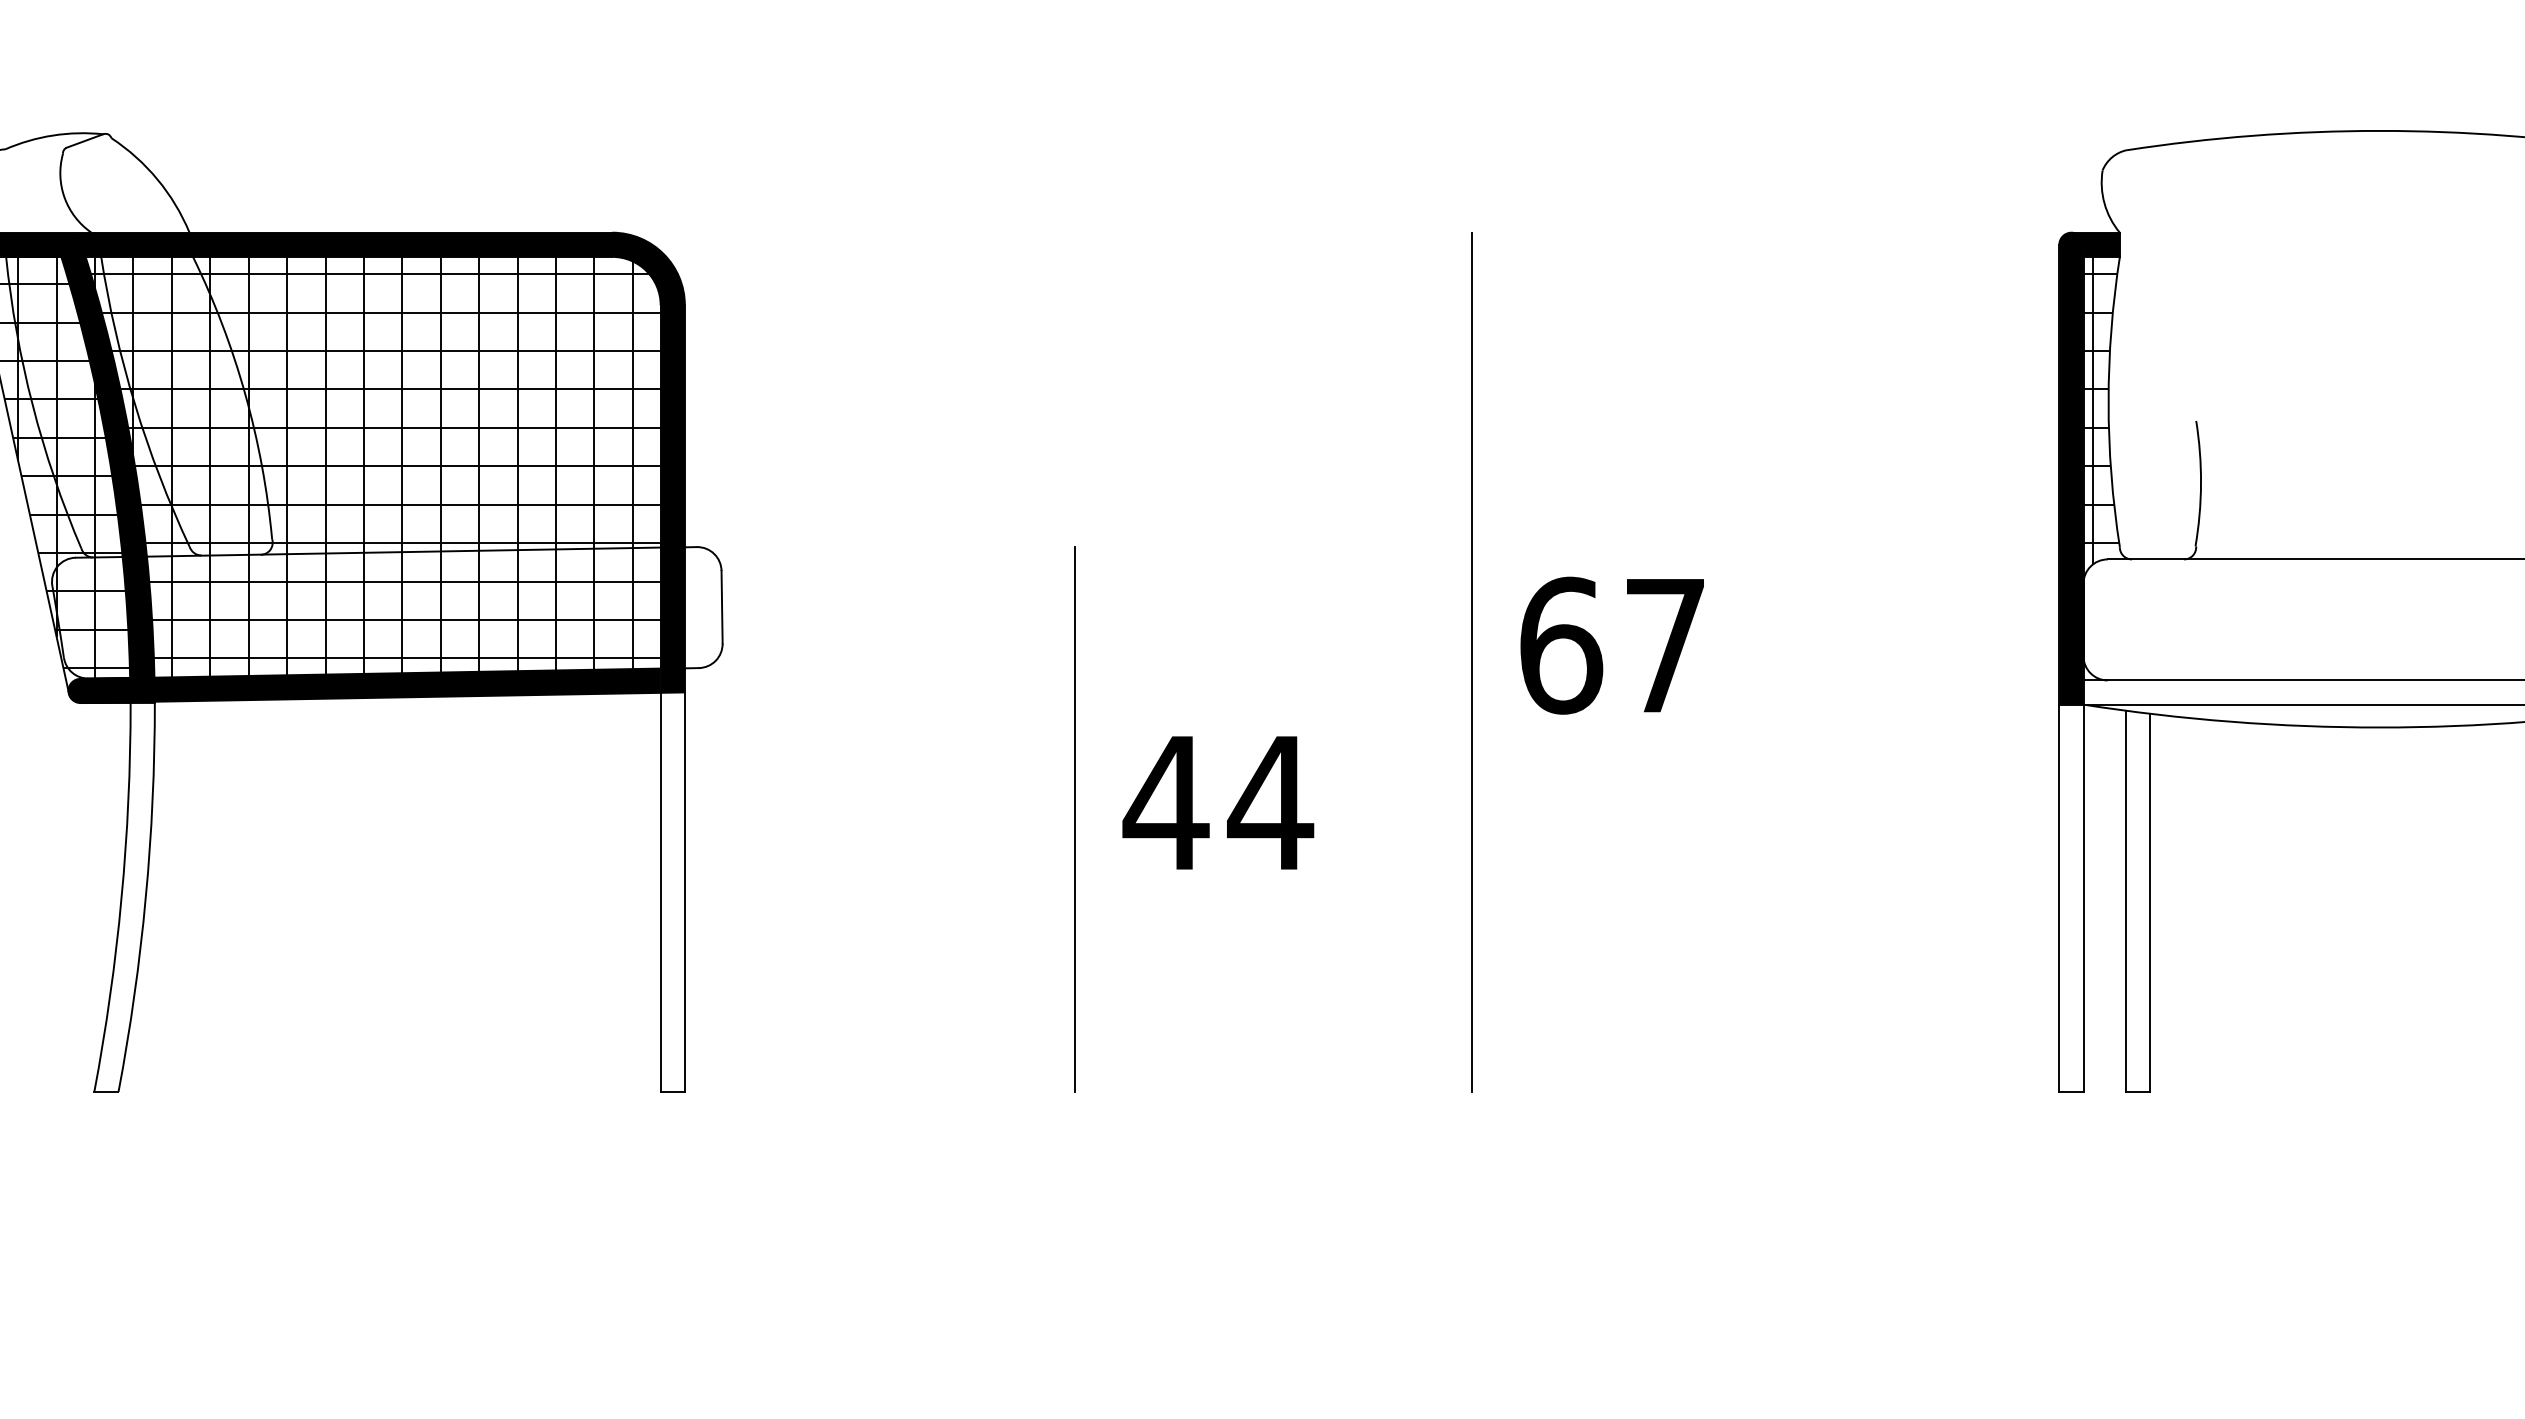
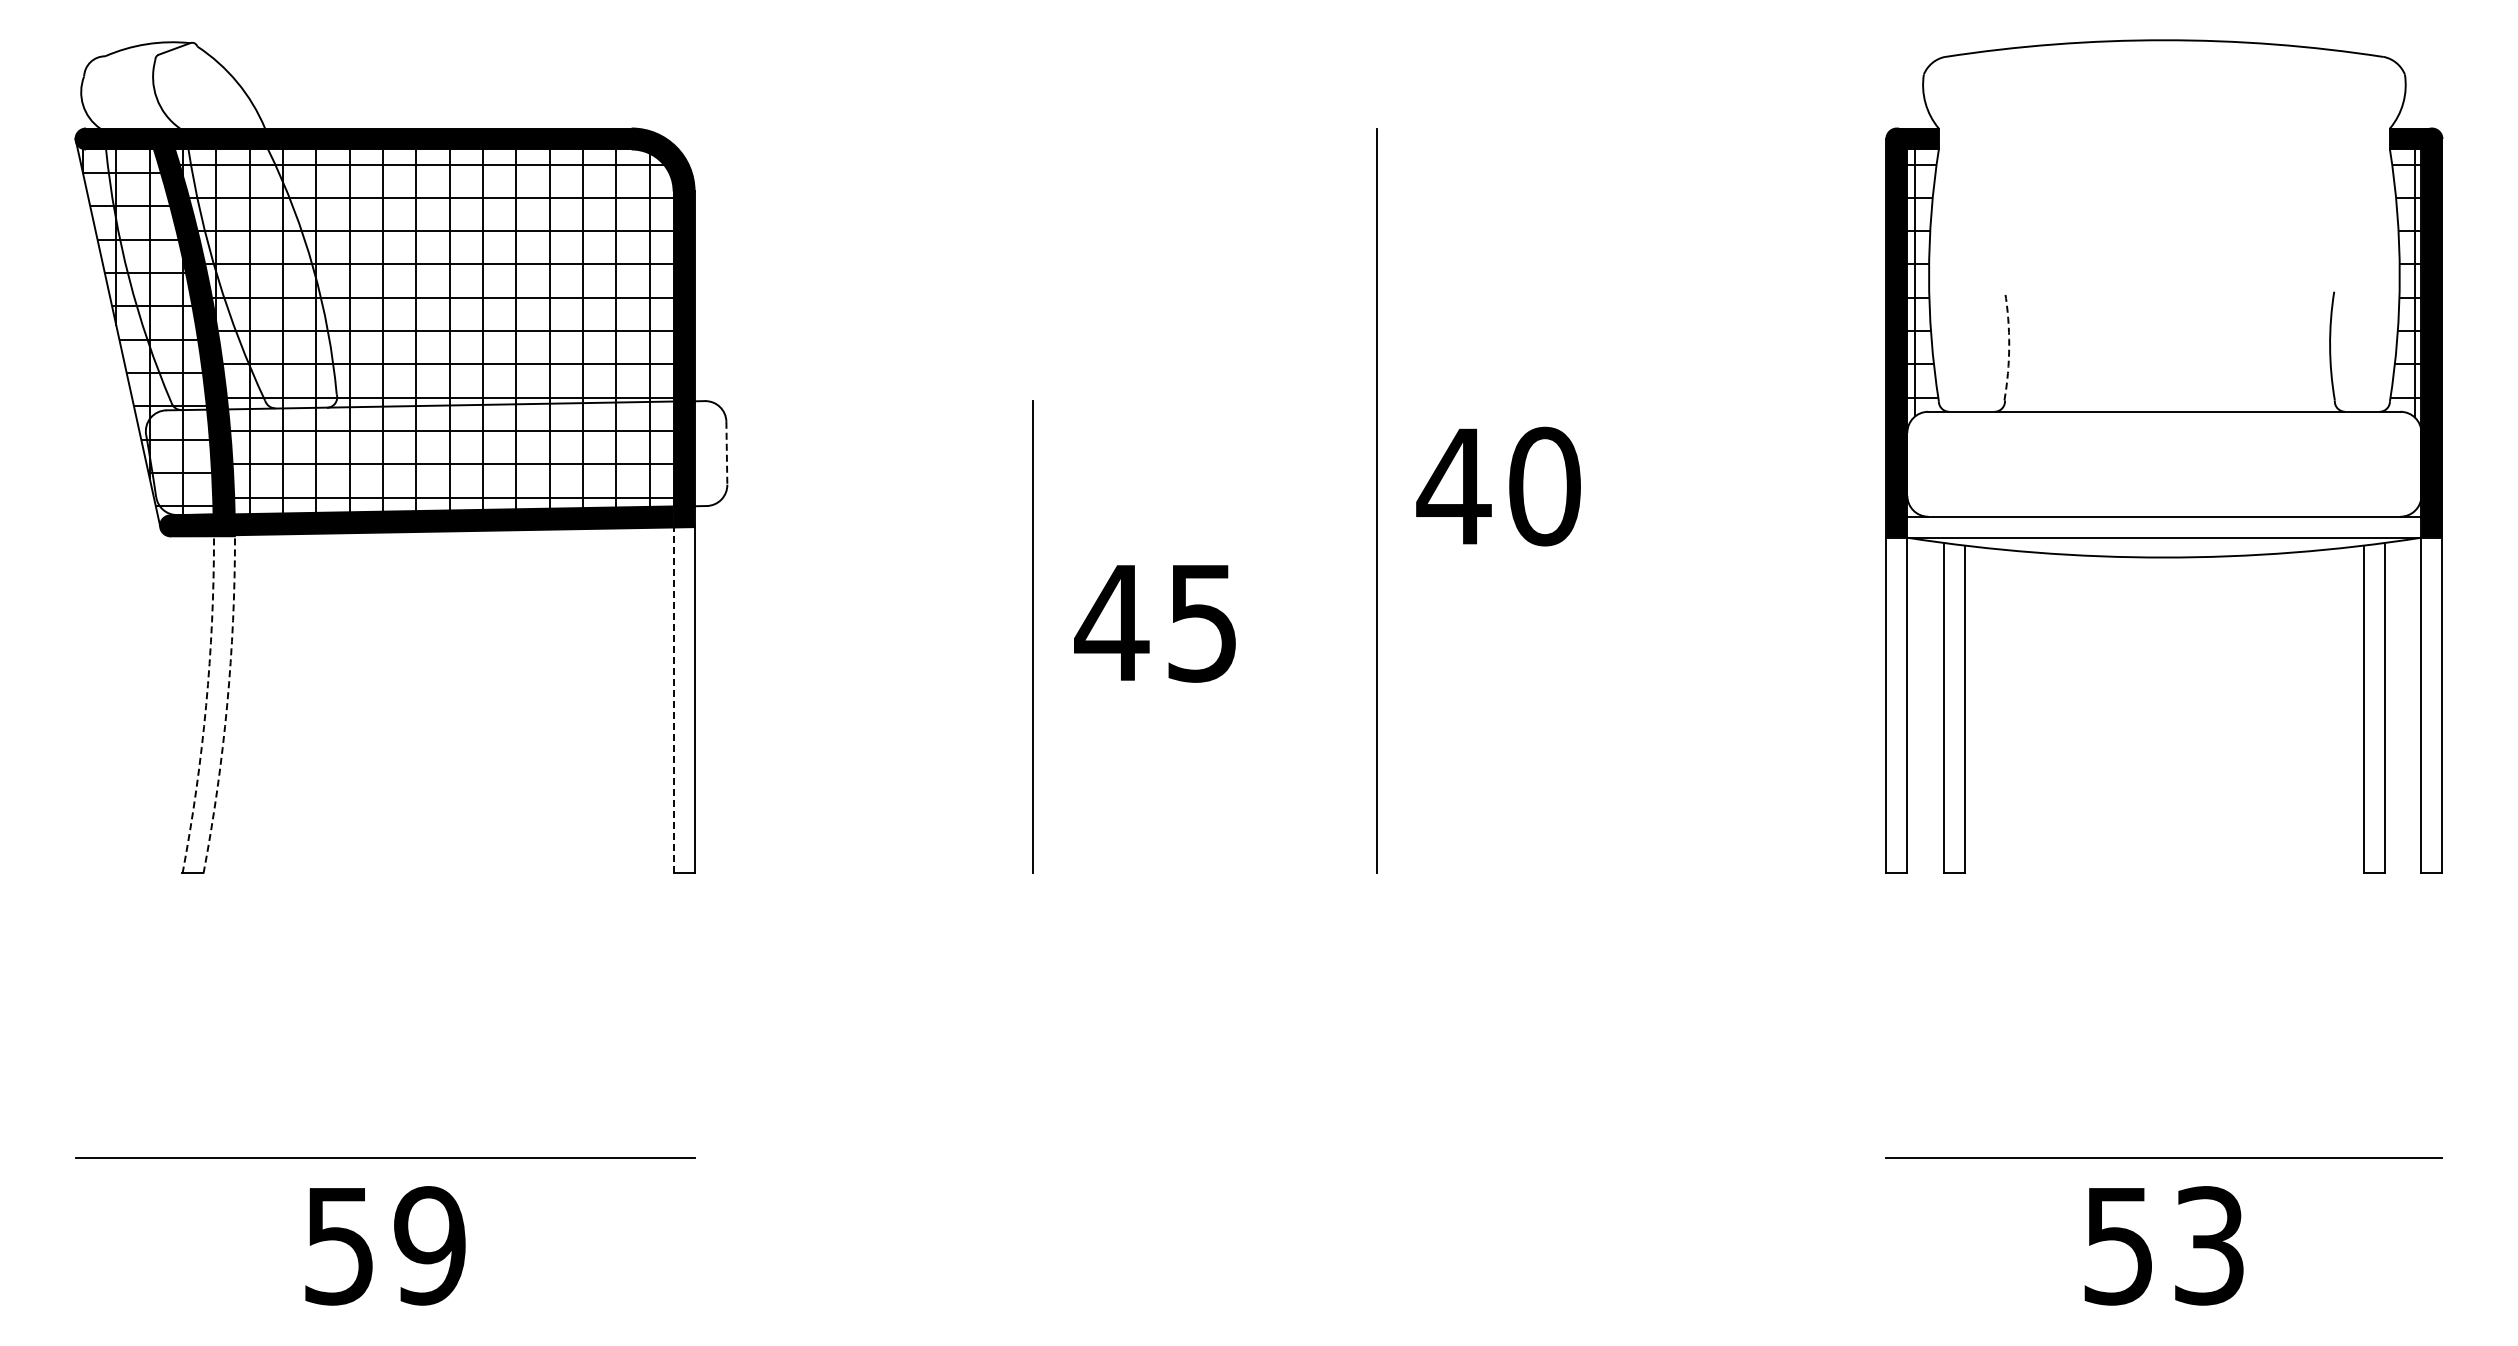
arc: (2201, 484) -> (2009, 346), solid -> dashed
line: (721, 607) -> (726, 453), solid -> dashed
text: (1612, 645) -> (1498, 486), 67 -> 40
text: (1270, 803) -> (1202, 623), 44 -> 45
line: (660, 891) -> (673, 699), solid -> dashed
arc: (121, 898) -> (206, 705), solid -> dashed
arc: (146, 898) -> (227, 705), solid -> dashed

